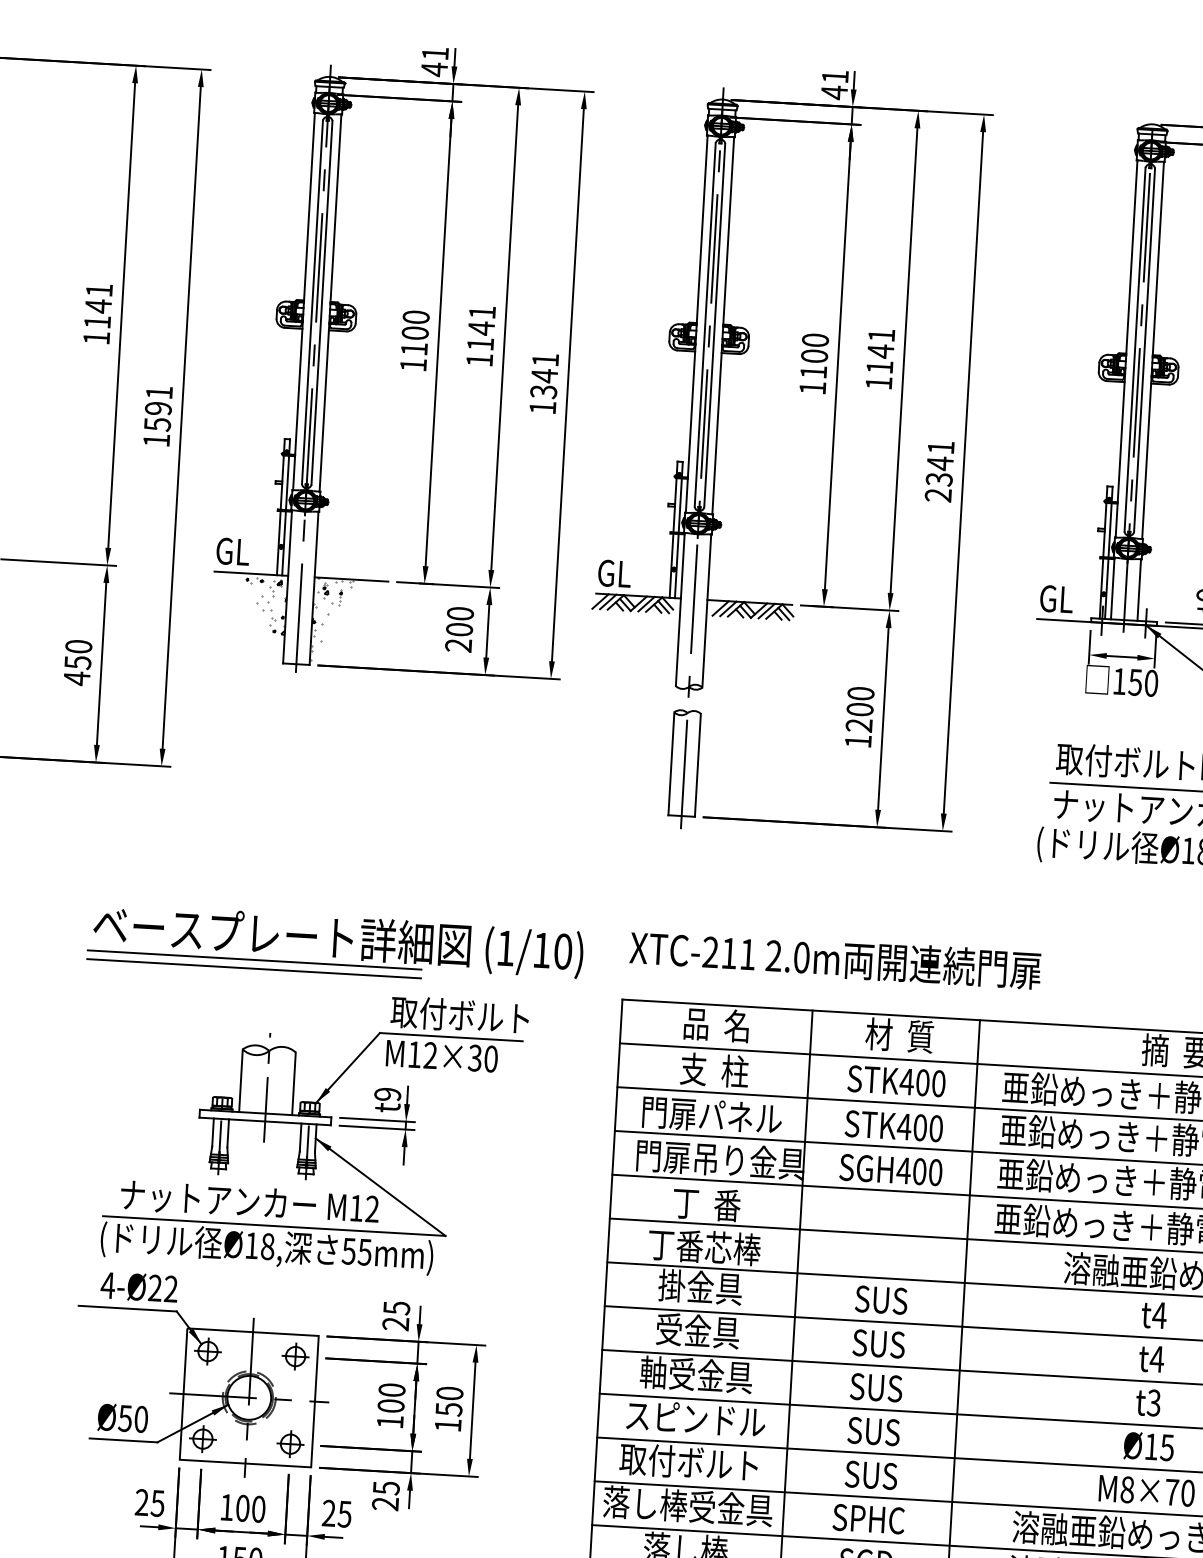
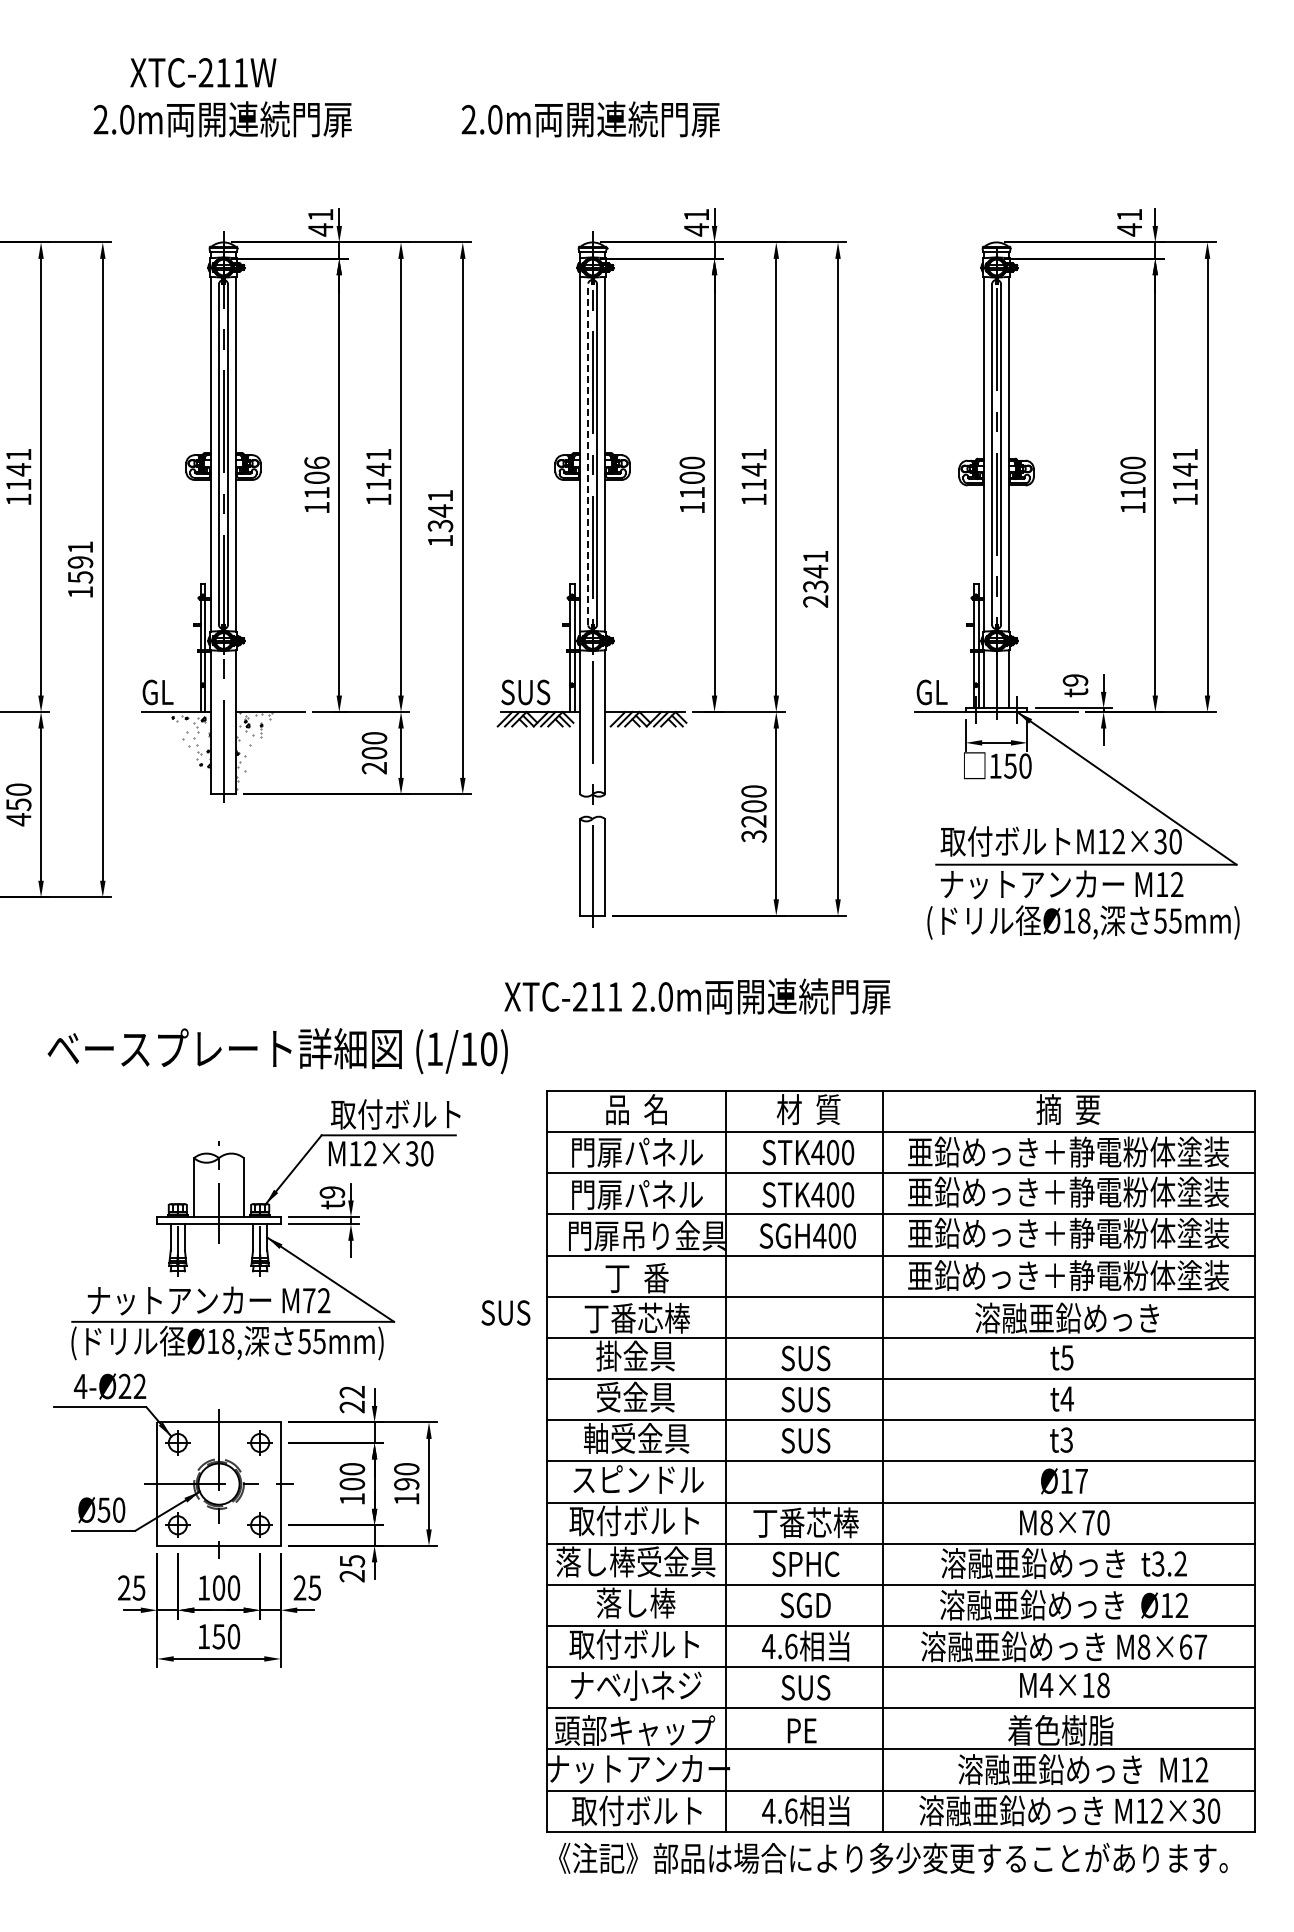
text: (415, 316) -> (316, 462), 1100 -> 1106
line: (705, 324) -> (588, 454), solid -> dashed
text: (623, 574) -> (525, 692), GL -> SUS
text: (857, 741) -> (753, 836), 1200 -> 3200
line: (254, 959) -> (200, 1073), removed
text: (835, 959) -> (697, 996), moved
line: (254, 968) -> (200, 1081), removed
text: (714, 1069) -> (637, 1151), 支  柱 -> 門扉パネル
text: (356, 1208) -> (309, 1300), M12 -> M72
text: (396, 1308) -> (352, 1392), 25 -> 22
text: (1158, 1315) -> (1066, 1357), t4 -> t5
text: (448, 1409) -> (406, 1484), 150 -> 190
text: (873, 1431) -> (505, 1312), moved
text: (1167, 1447) -> (1081, 1481), Ø15 -> Ø17
text: (870, 1474) -> (805, 1522), SUS -> 丁番芯棒

